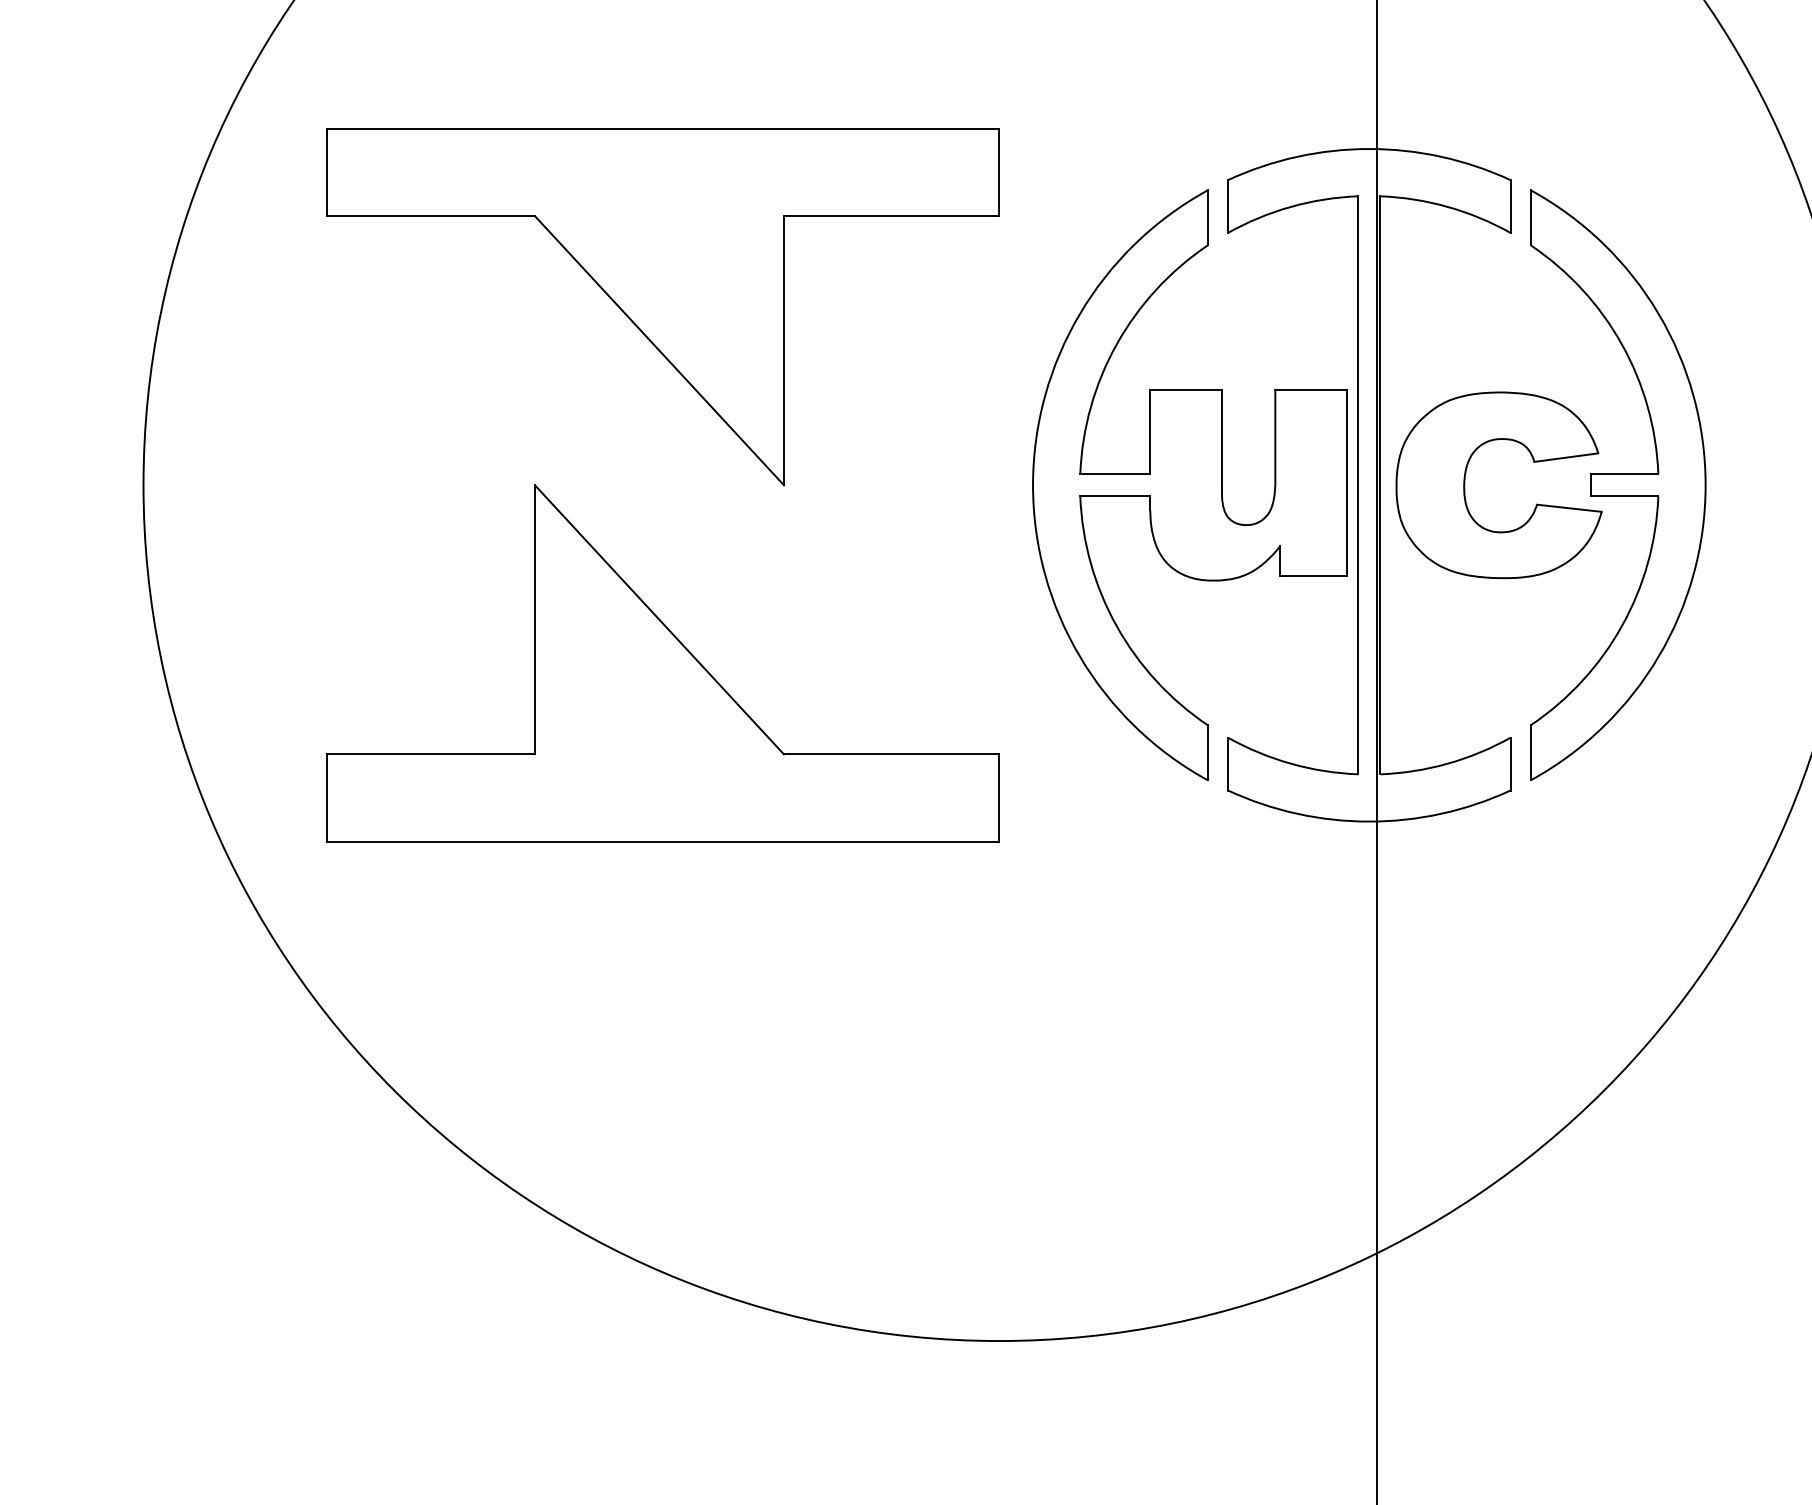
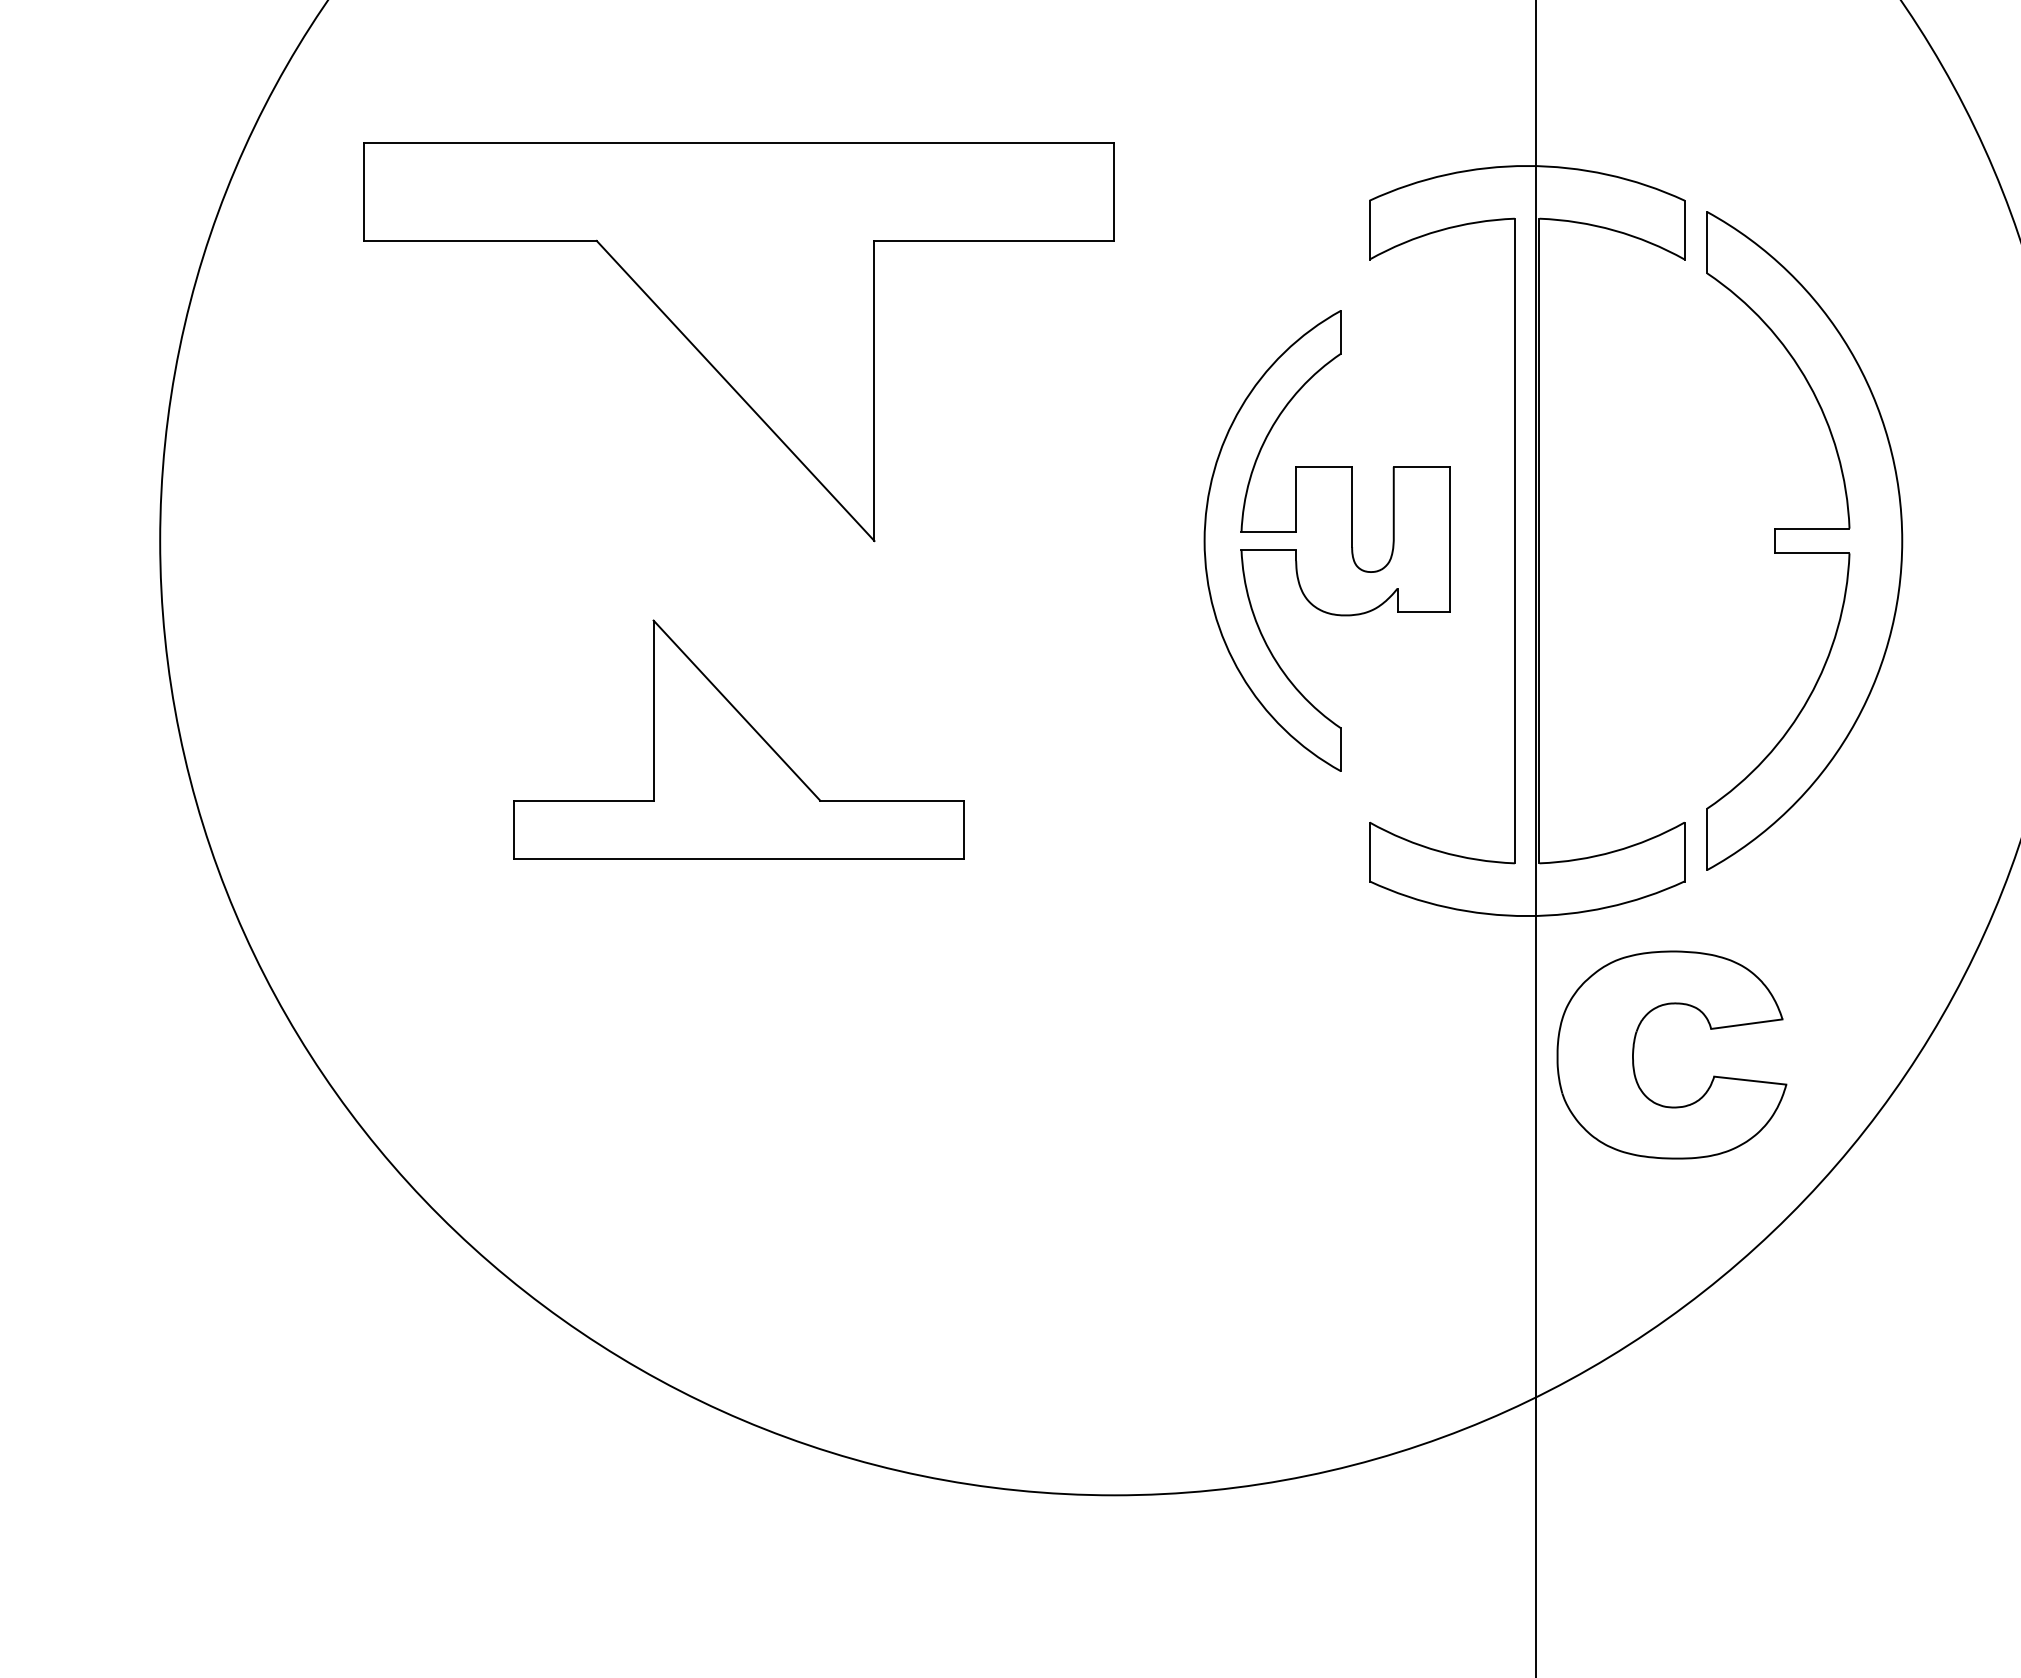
part: (1465, 482) -> (1634, 1051), moved
part: (1189, 484) -> (1326, 540), size x0.7
part: (662, 663) -> (738, 739), size x0.6

